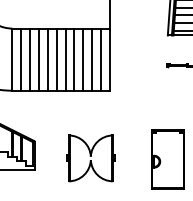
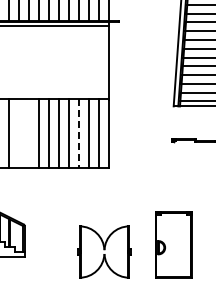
line: (30, 59) -> (19, 133), removed
line: (39, 59) -> (29, 133), removed
line: (82, 59) -> (78, 133), solid -> dashed
part: (90, 157) -> (104, 251), moved

